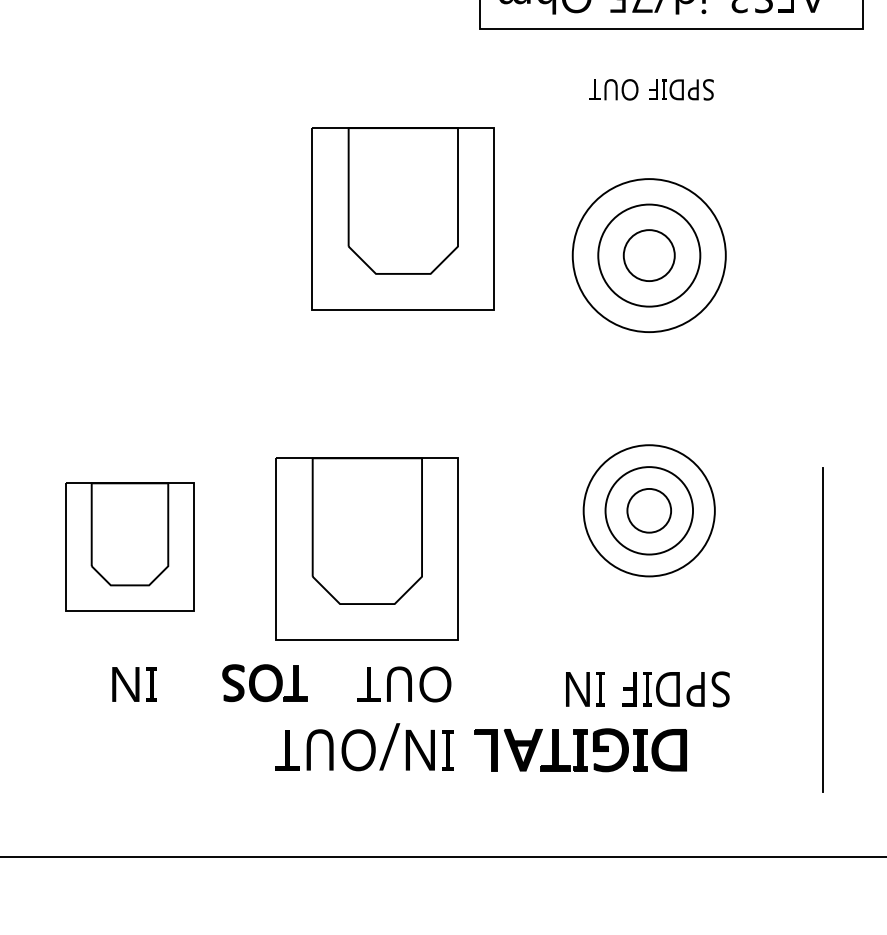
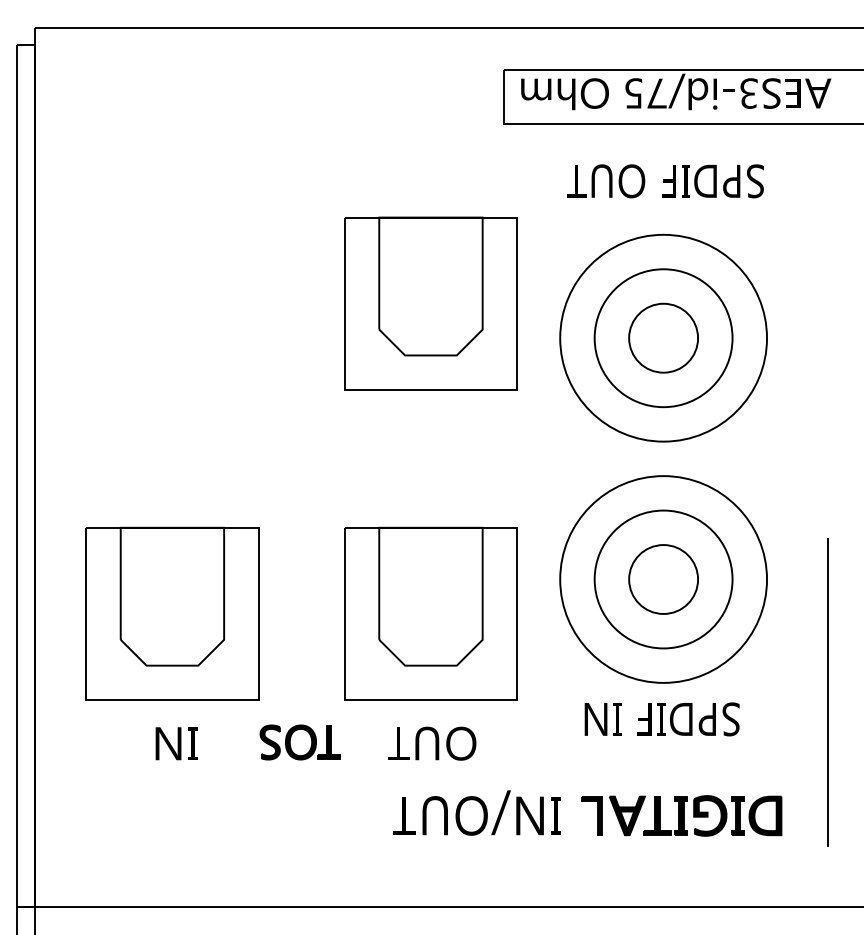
part: (651, 89) -> (665, 181), size x1.67
part: (649, 254) -> (663, 337), size x1.43
part: (649, 510) -> (663, 579), size x1.67
part: (130, 546) -> (172, 613), size x1.43
part: (366, 548) -> (430, 613), moved
part: (647, 689) -> (661, 719), moved
part: (491, 747) -> (597, 813), moved

